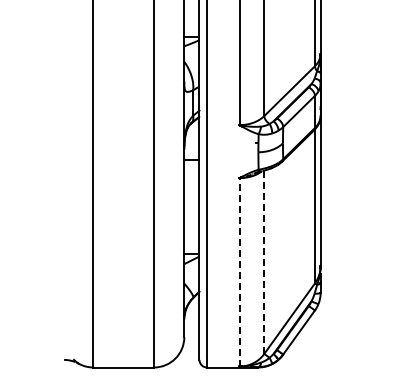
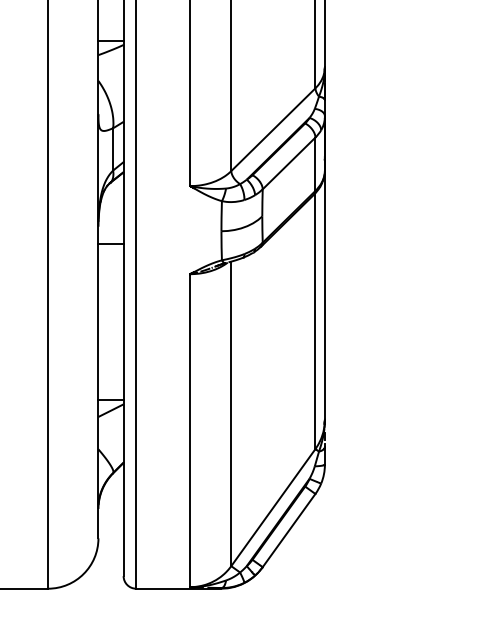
line: (264, 262) -> (231, 414), dashed -> solid
line: (239, 271) -> (190, 429), dashed -> solid

